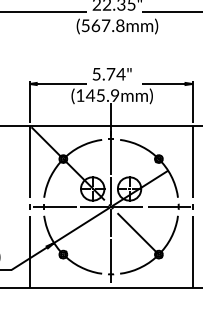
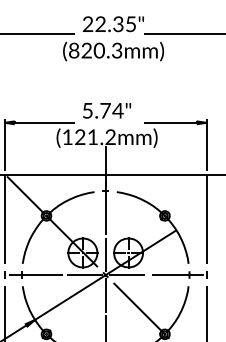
text: (102, 25) -> (95, 50), (567.8mm) -> (820.3mm)
text: (102, 95) -> (95, 137), (145.9mm) -> (121.2mm)

